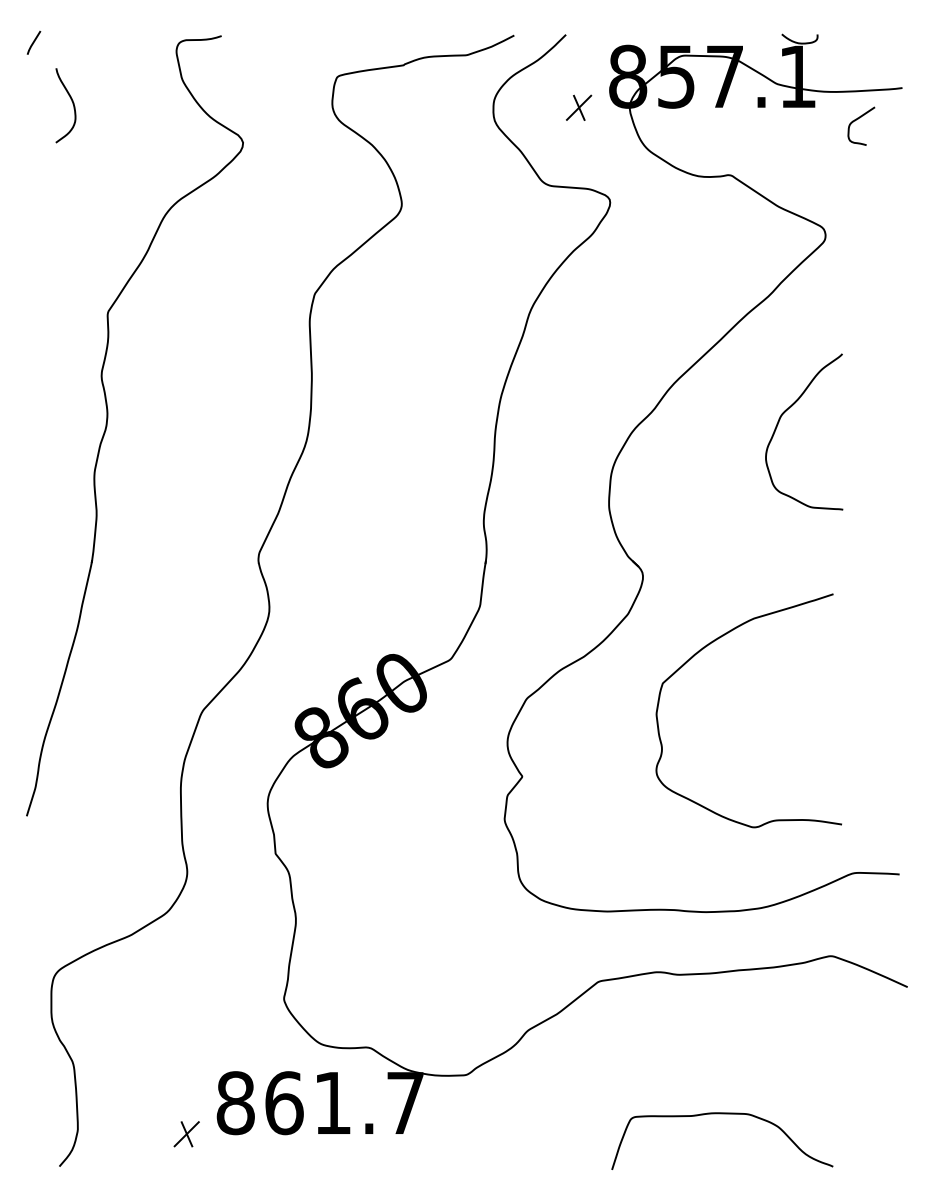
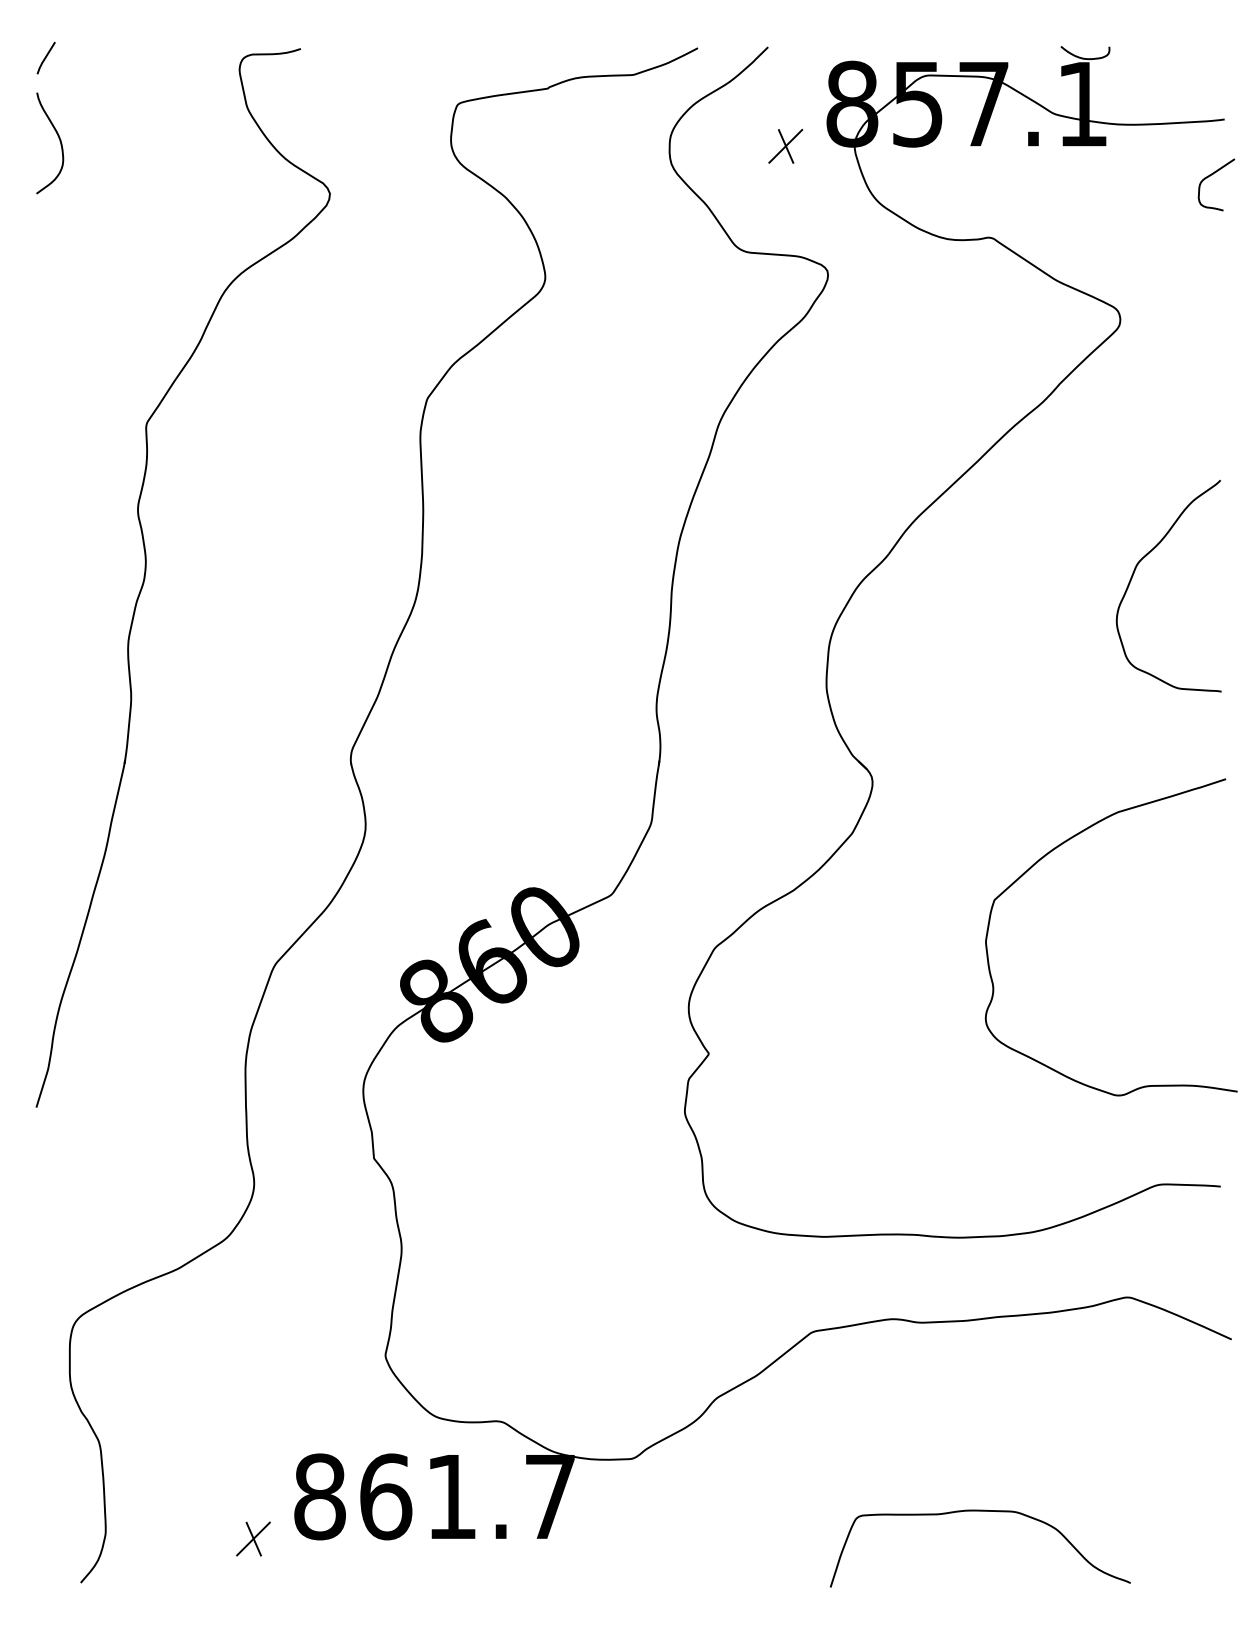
curve: (72, 104) -> (59, 141), moved
curve: (858, 119) -> (1212, 175), moved
curve: (779, 422) -> (1135, 573), moved
curve: (706, 647) -> (1053, 851), moved

